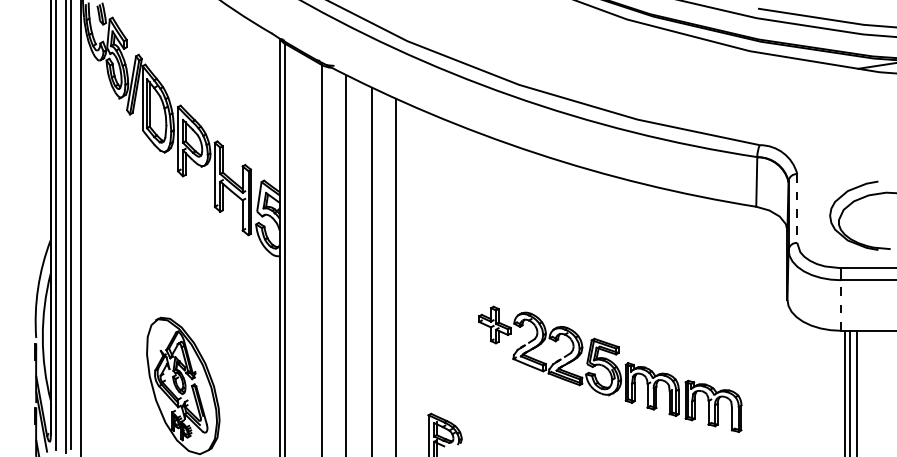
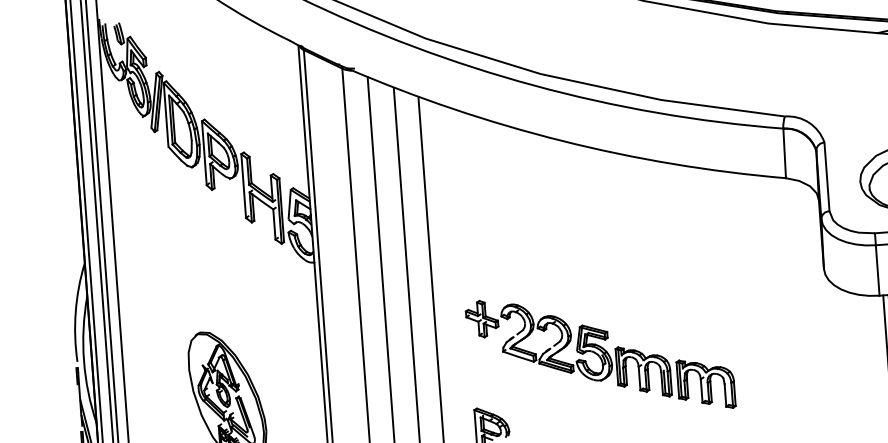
line: (797, 209) -> (827, 177), dashed -> solid
line: (840, 305) -> (877, 270), dashed -> solid
part: (610, 368) -> (600, 353), moved

